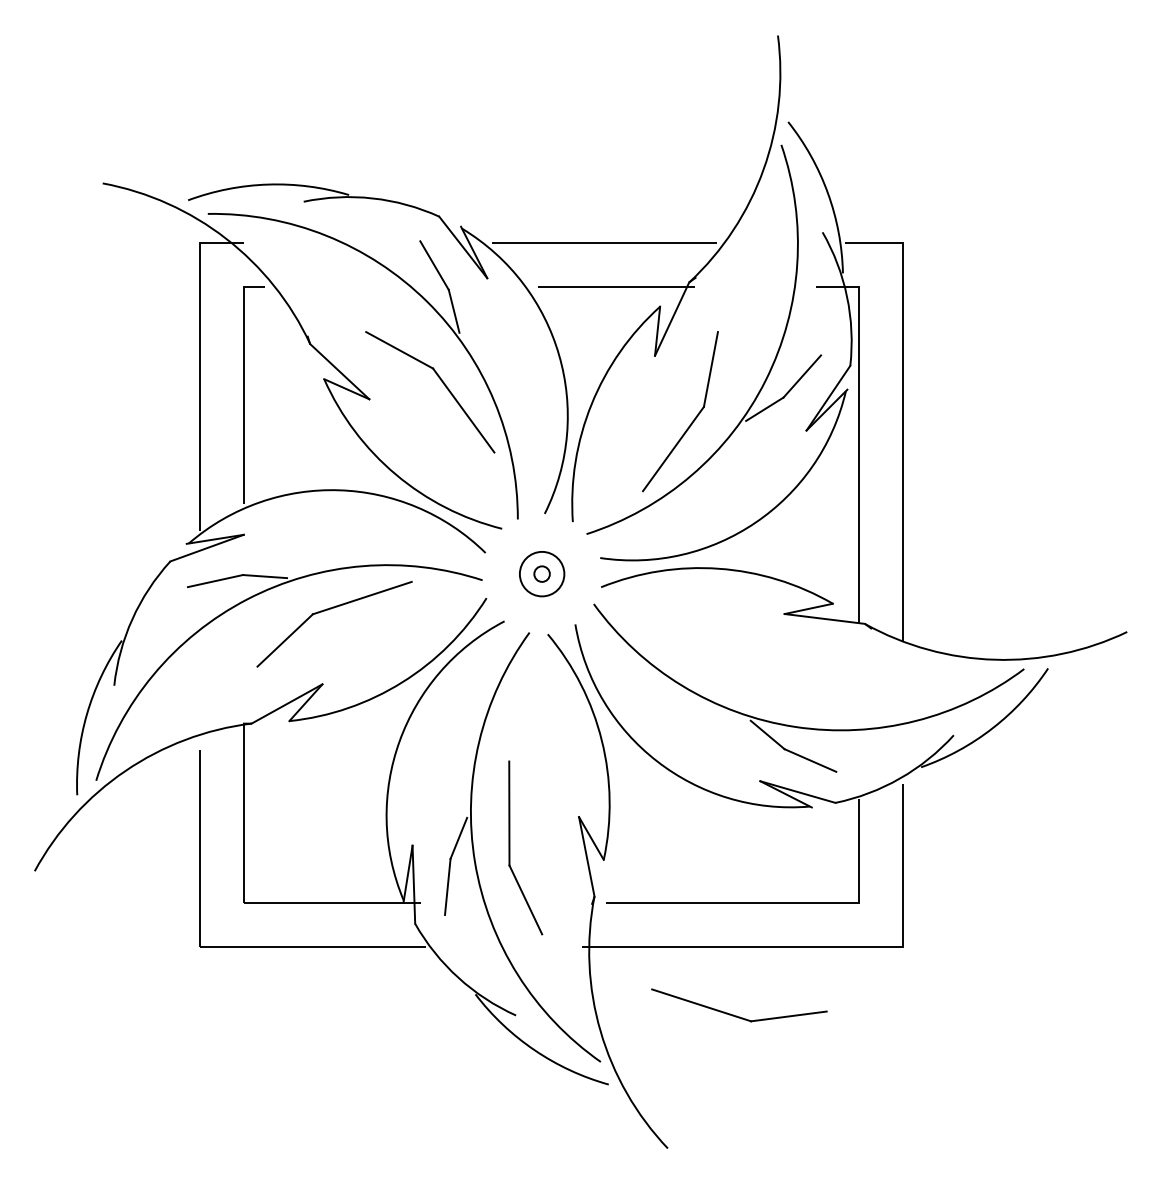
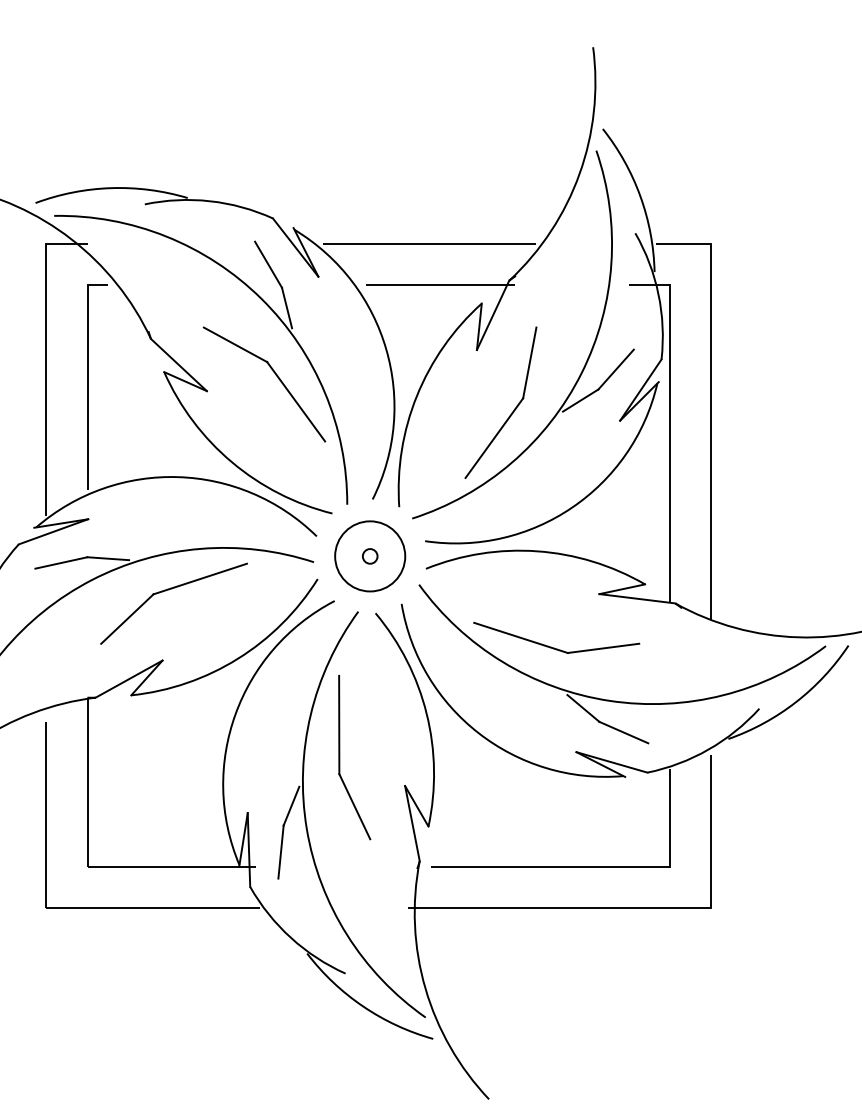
circle: (542, 574) -> (370, 556), size x1.67
part: (510, 847) -> (340, 757), moved
part: (736, 1015) -> (553, 647), moved

